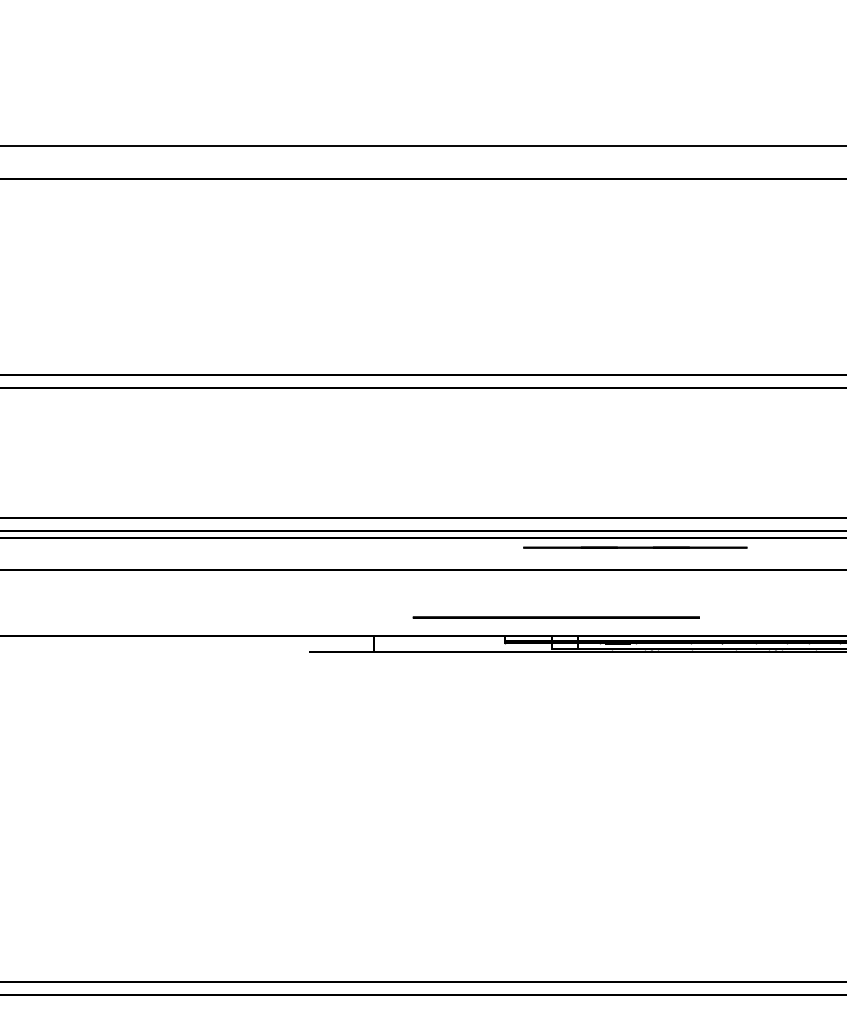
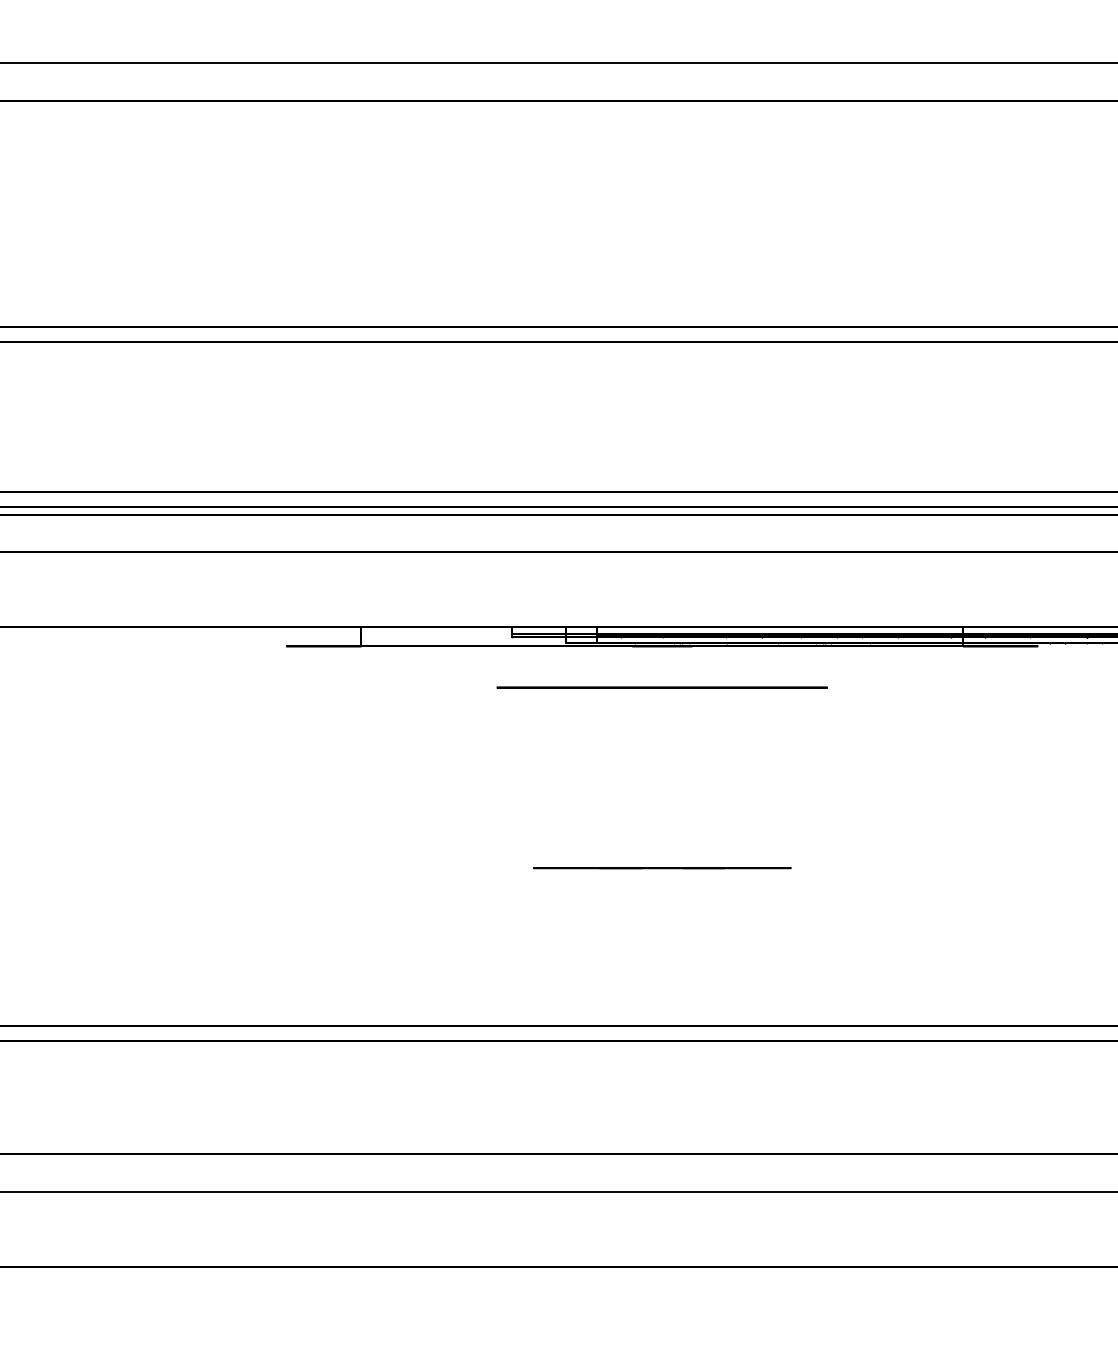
line: (635, 548) -> (662, 868), moved
circle: (555, 617) -> (661, 687), moved

